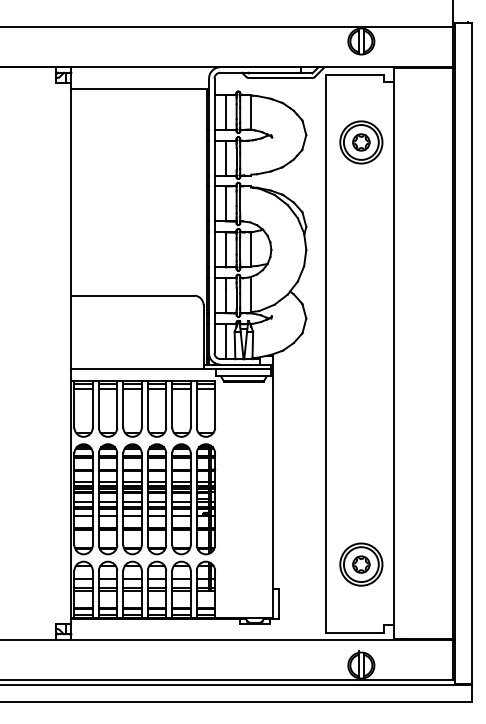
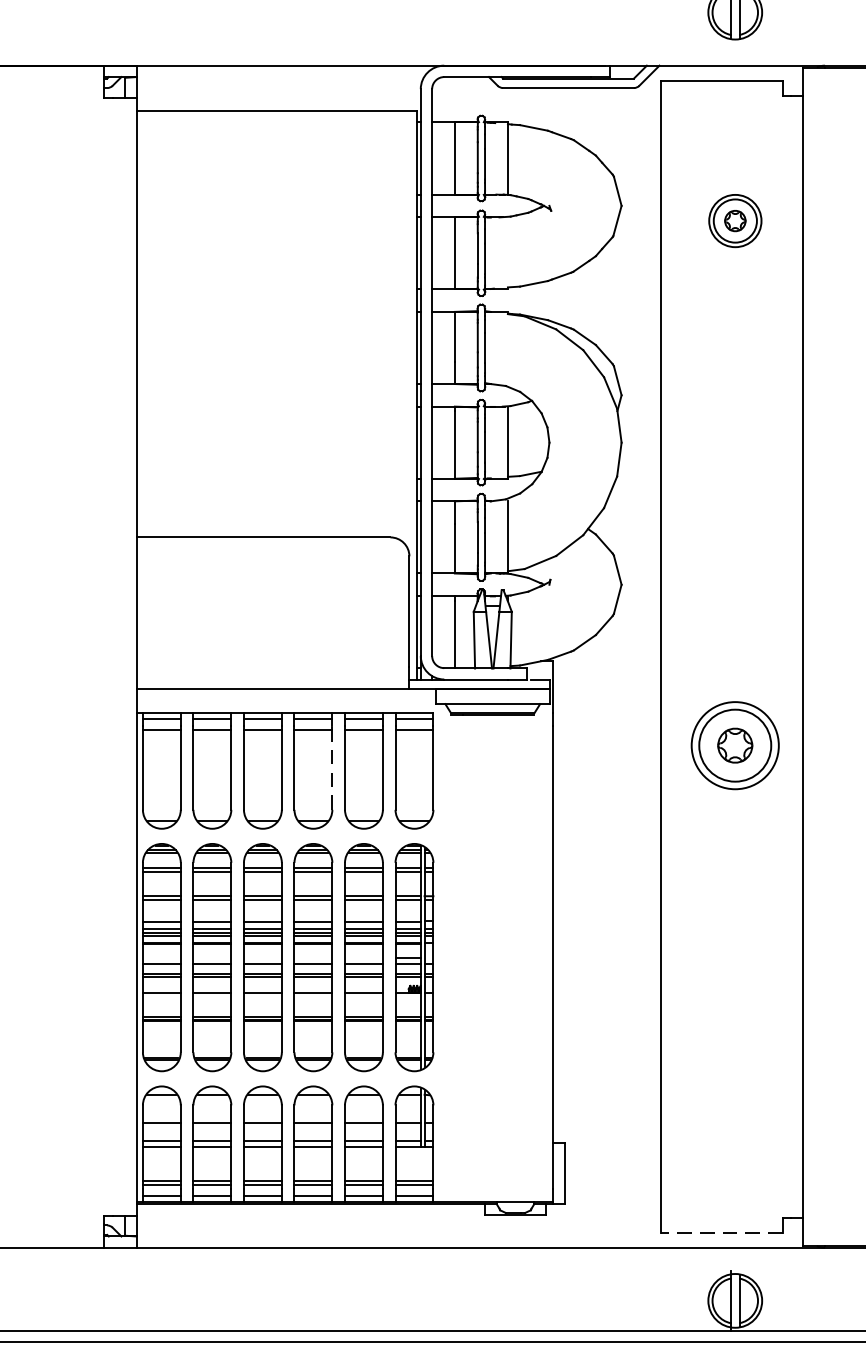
part: (361, 142) -> (735, 221), size x0.6
line: (166, 407) -> (332, 768), solid -> dashed
part: (361, 564) -> (735, 745), moved
line: (354, 632) -> (721, 1232), solid -> dashed

